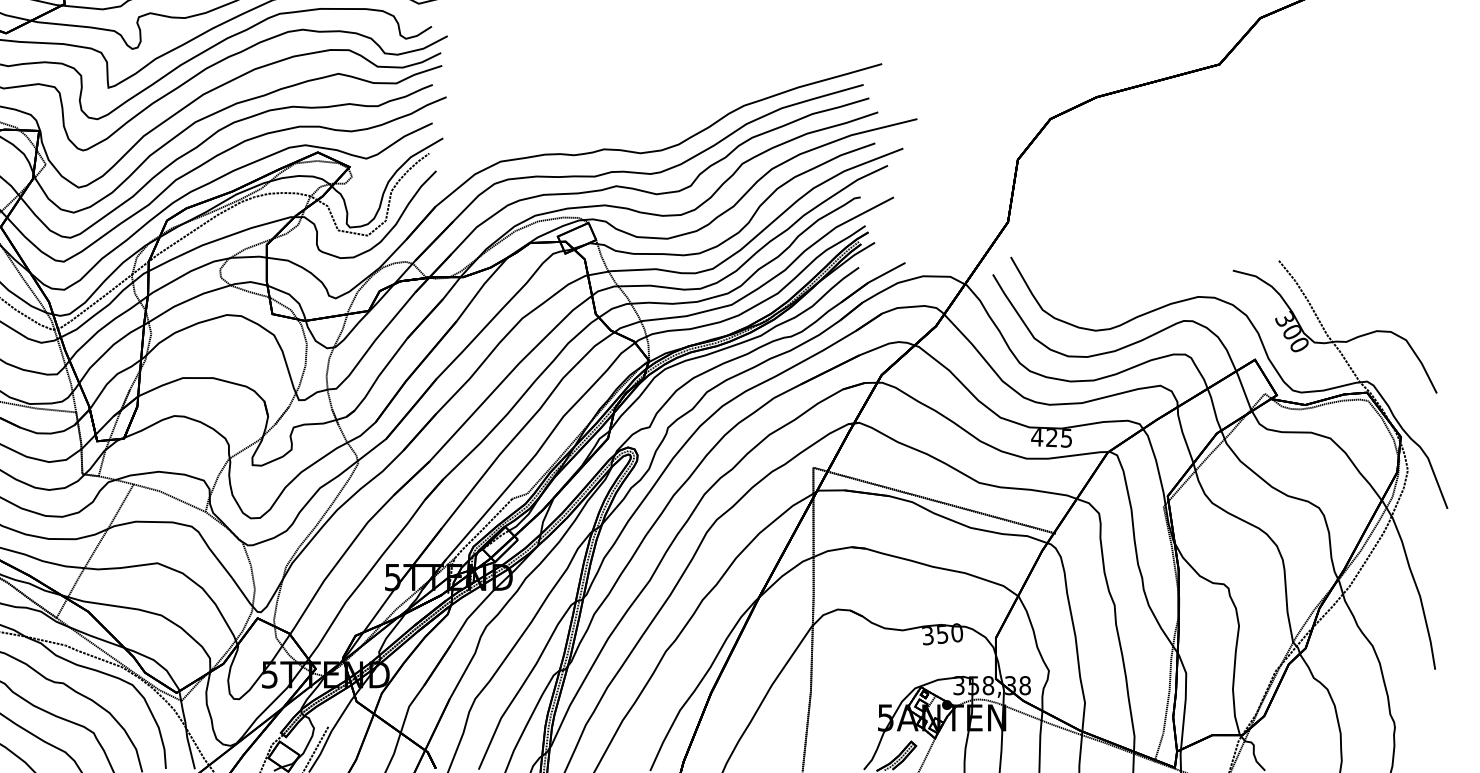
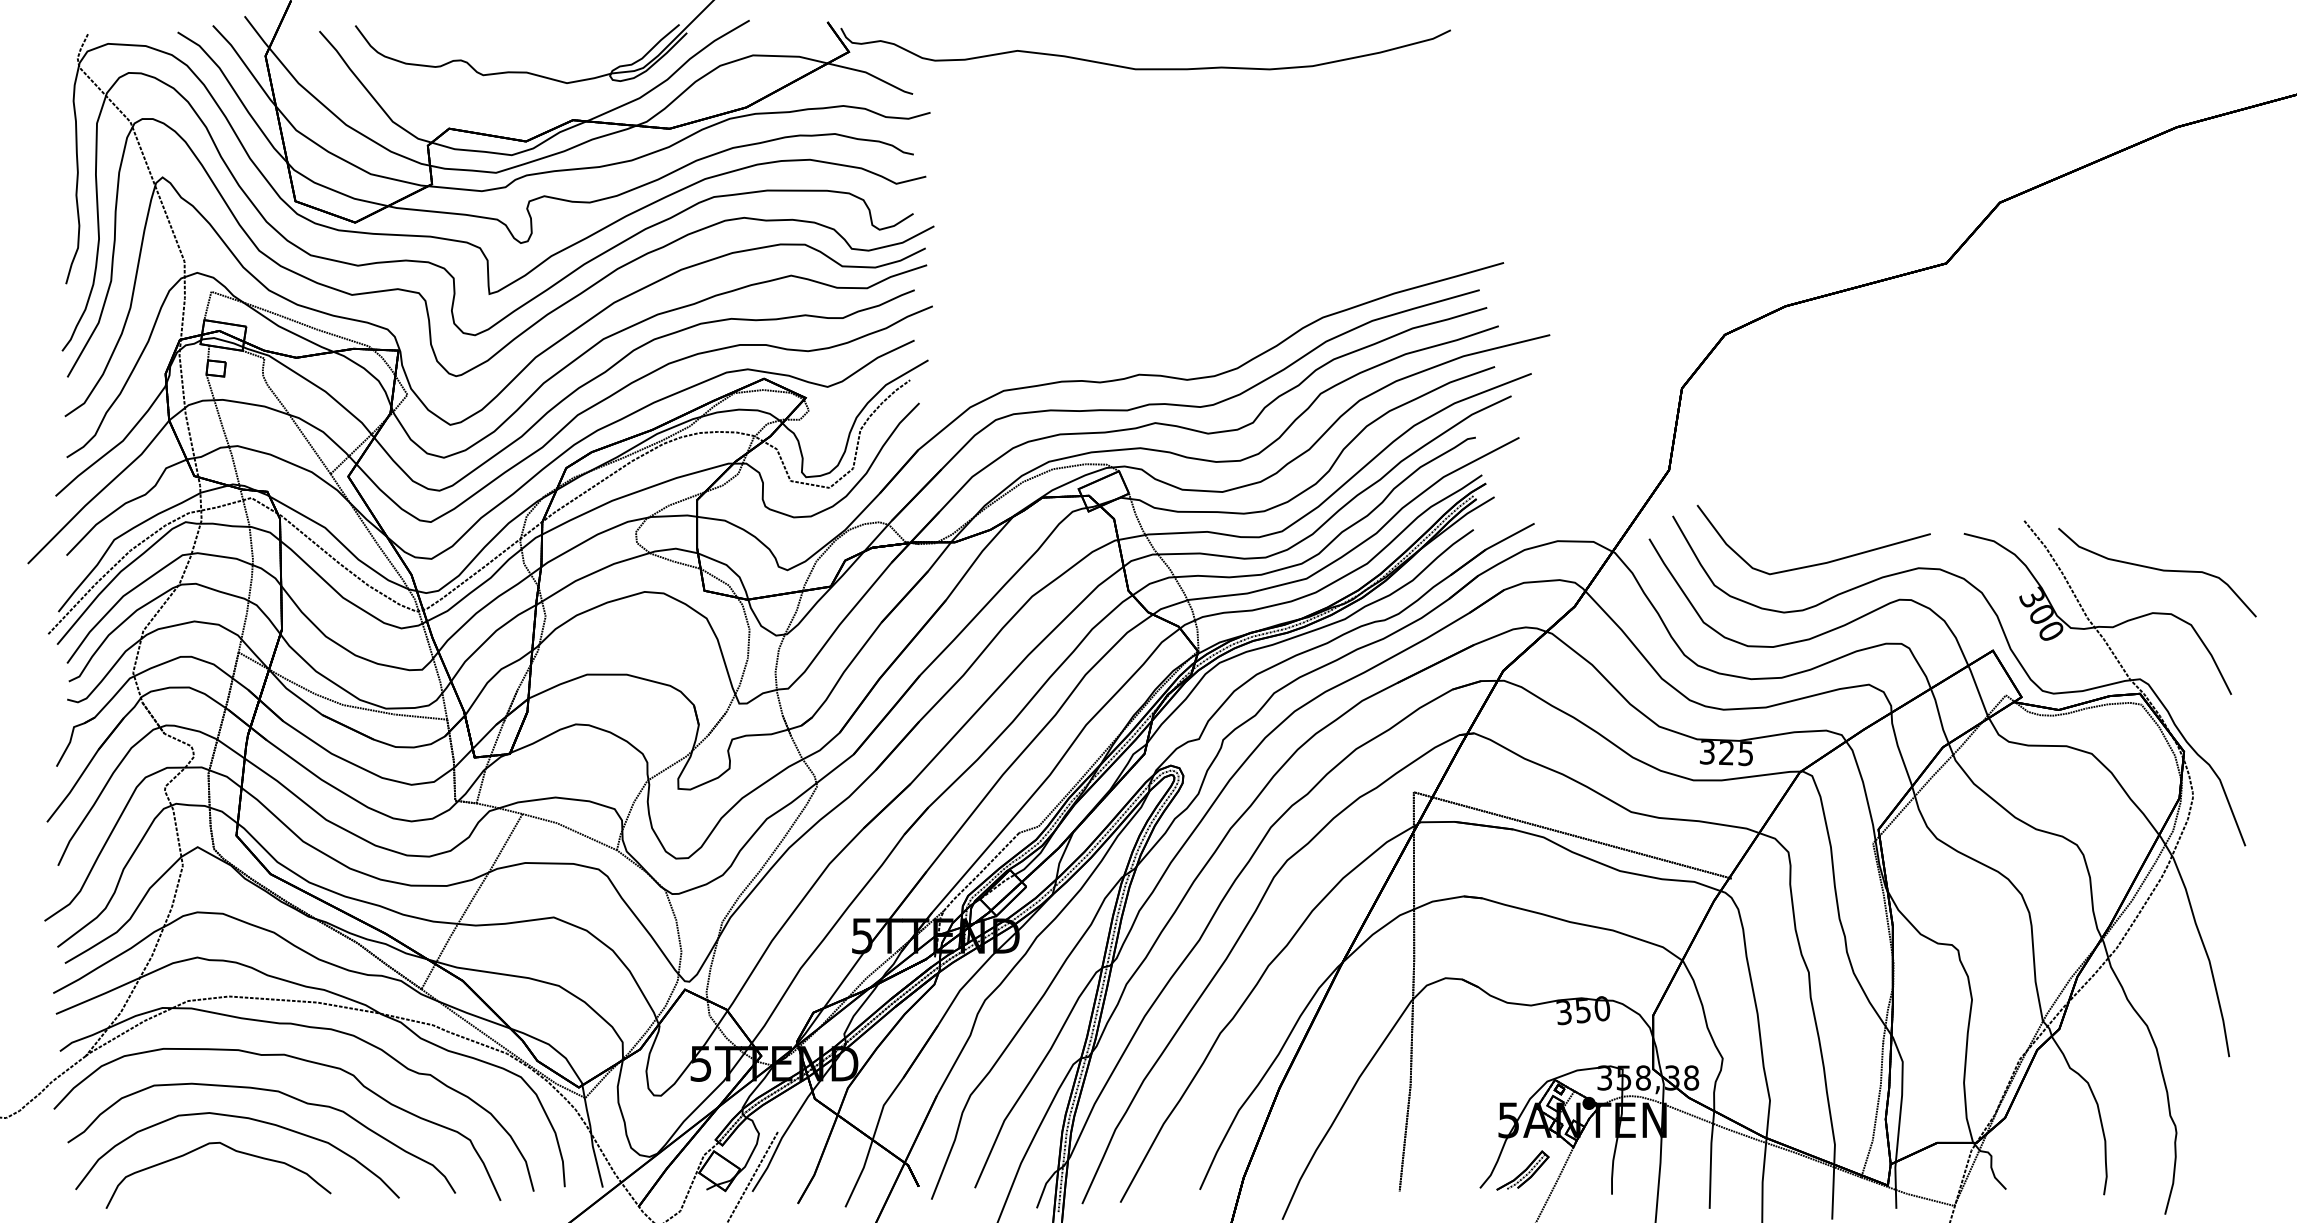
curve: (1121, 293) -> (1817, 563), added
part: (1380, 300) -> (2157, 572), added
text: (1037, 437) -> (1707, 752), 425 -> 325

